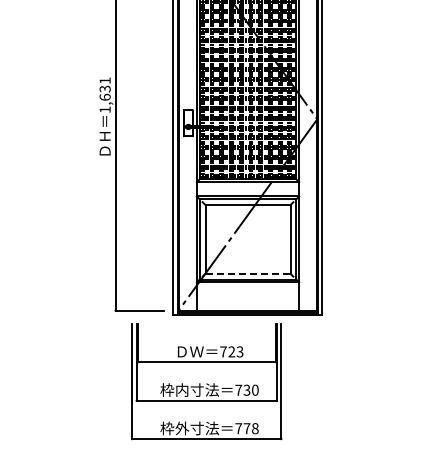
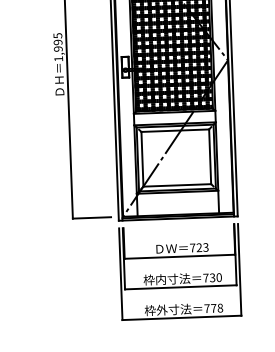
text: (104, 88) -> (57, 41), 1,631 -> 1,995
line: (248, 273) -> (177, 185), dashed -> solid
part: (206, 381) -> (180, 272), moved

